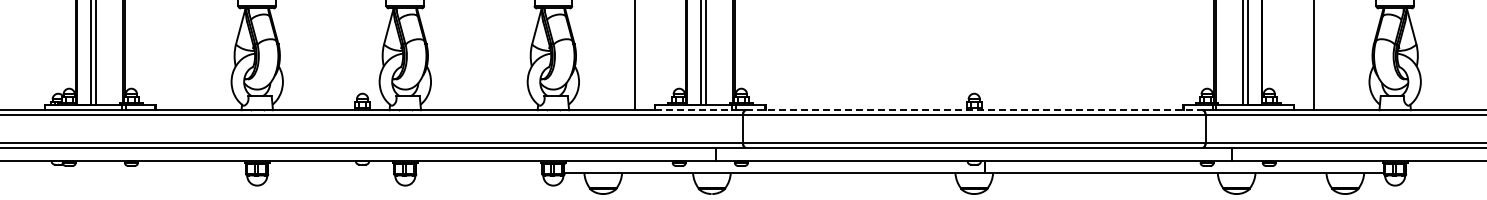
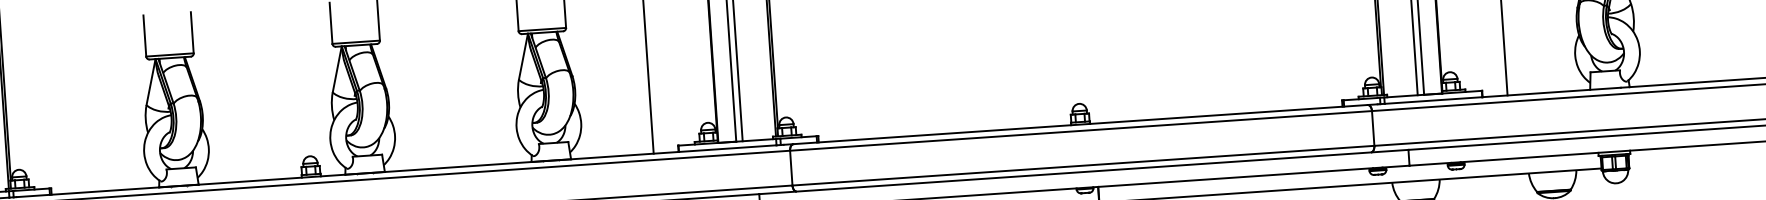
line: (693, 110) -> (727, 149), dashed -> solid
line: (974, 110) -> (1080, 124), dashed -> solid

